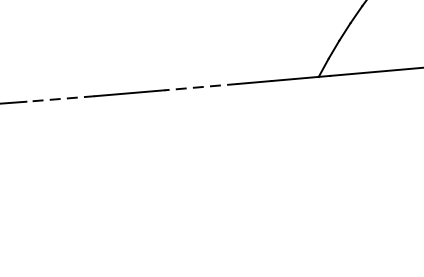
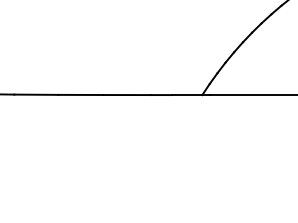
line: (200, 87) -> (126, 95), dashed -> solid
line: (59, 98) -> (35, 94), dashed -> solid

